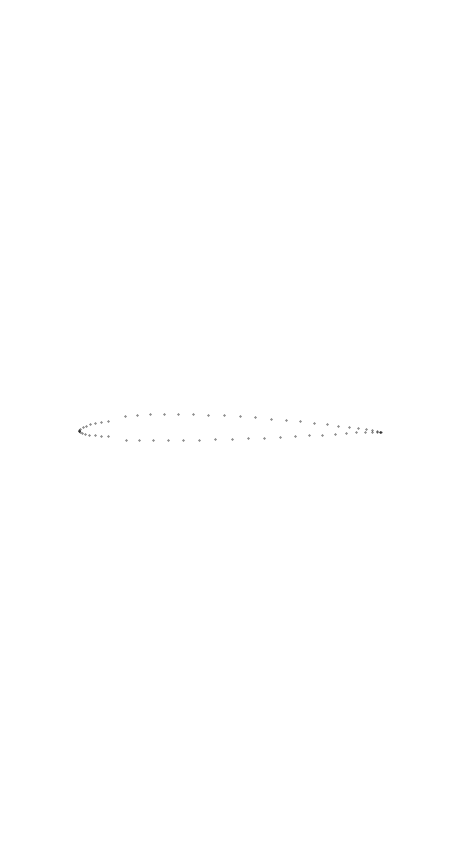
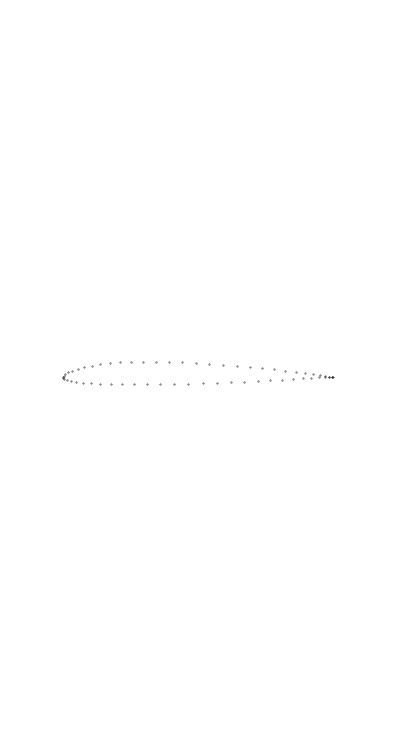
part: (93, 428) -> (81, 374), size x1.43

